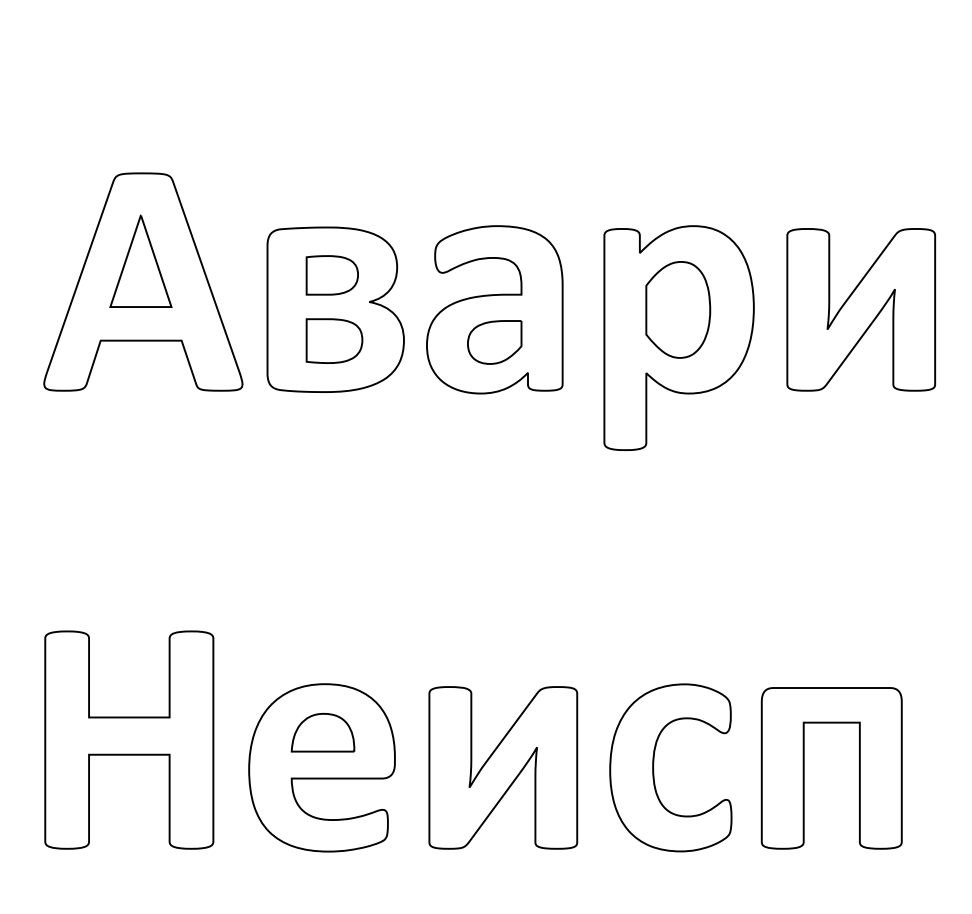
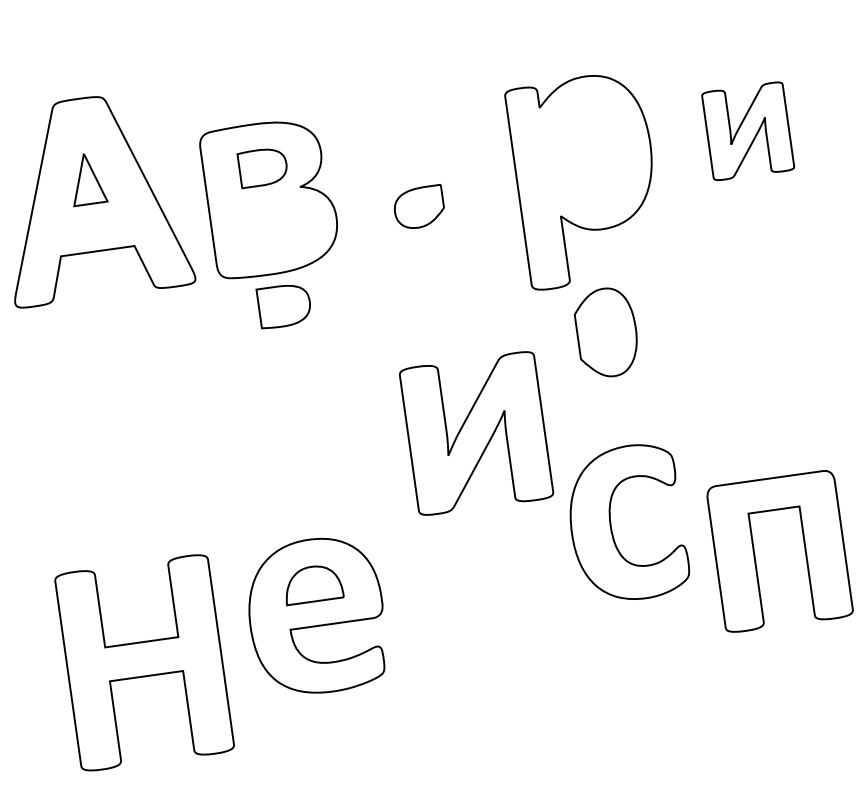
part: (140, 260) -> (86, 178), size x0.6
part: (494, 309) -> (414, 177), removed
part: (678, 309) -> (607, 332), moved
part: (861, 309) -> (748, 130), size x0.6
part: (334, 340) -> (284, 305), moved
part: (129, 739) -> (144, 662), moved
part: (654, 765) -> (611, 523), moved
part: (503, 767) -> (476, 433), moved

